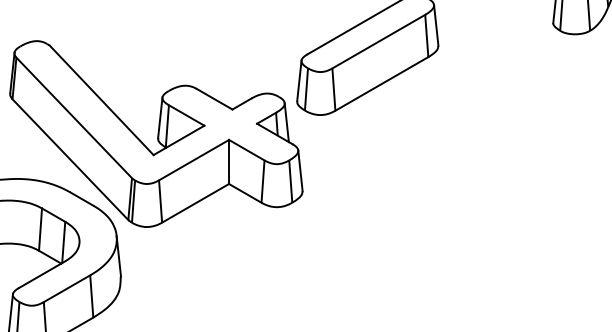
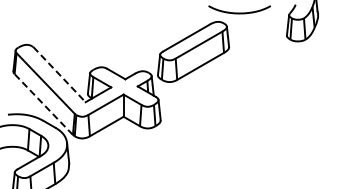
line: (101, 100) -> (59, 74), solid -> dashed
line: (69, 159) -> (43, 104), solid -> dashed

